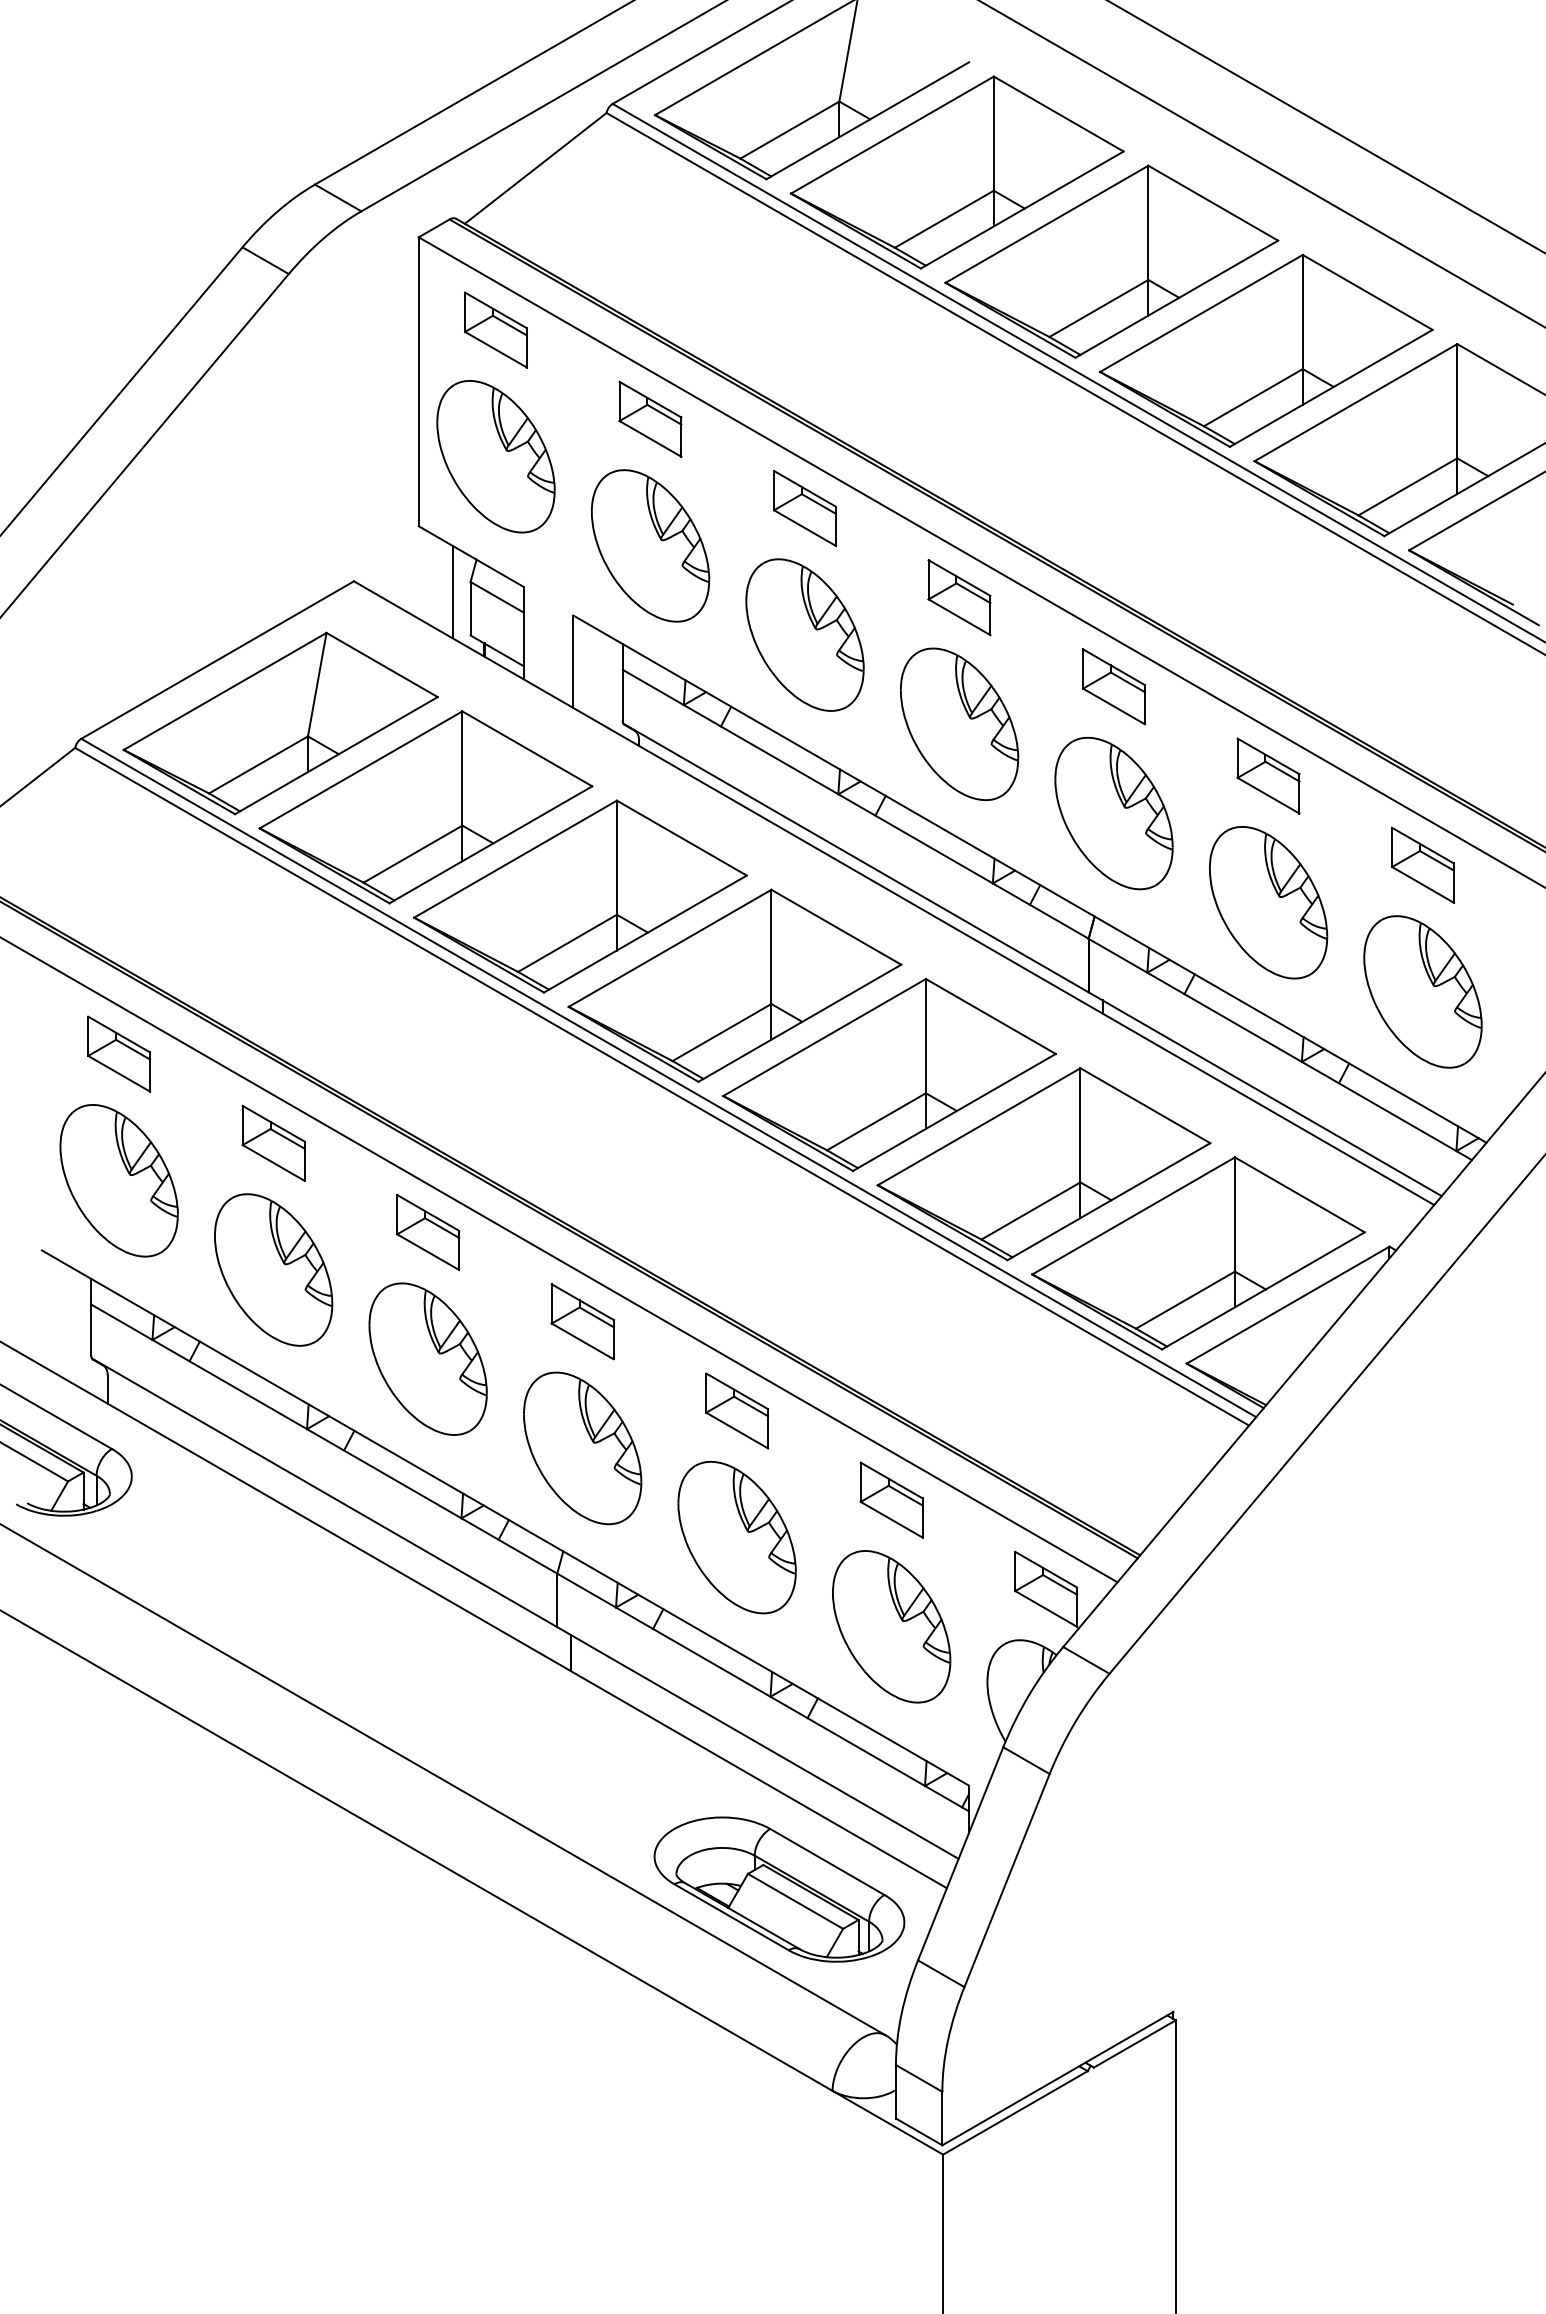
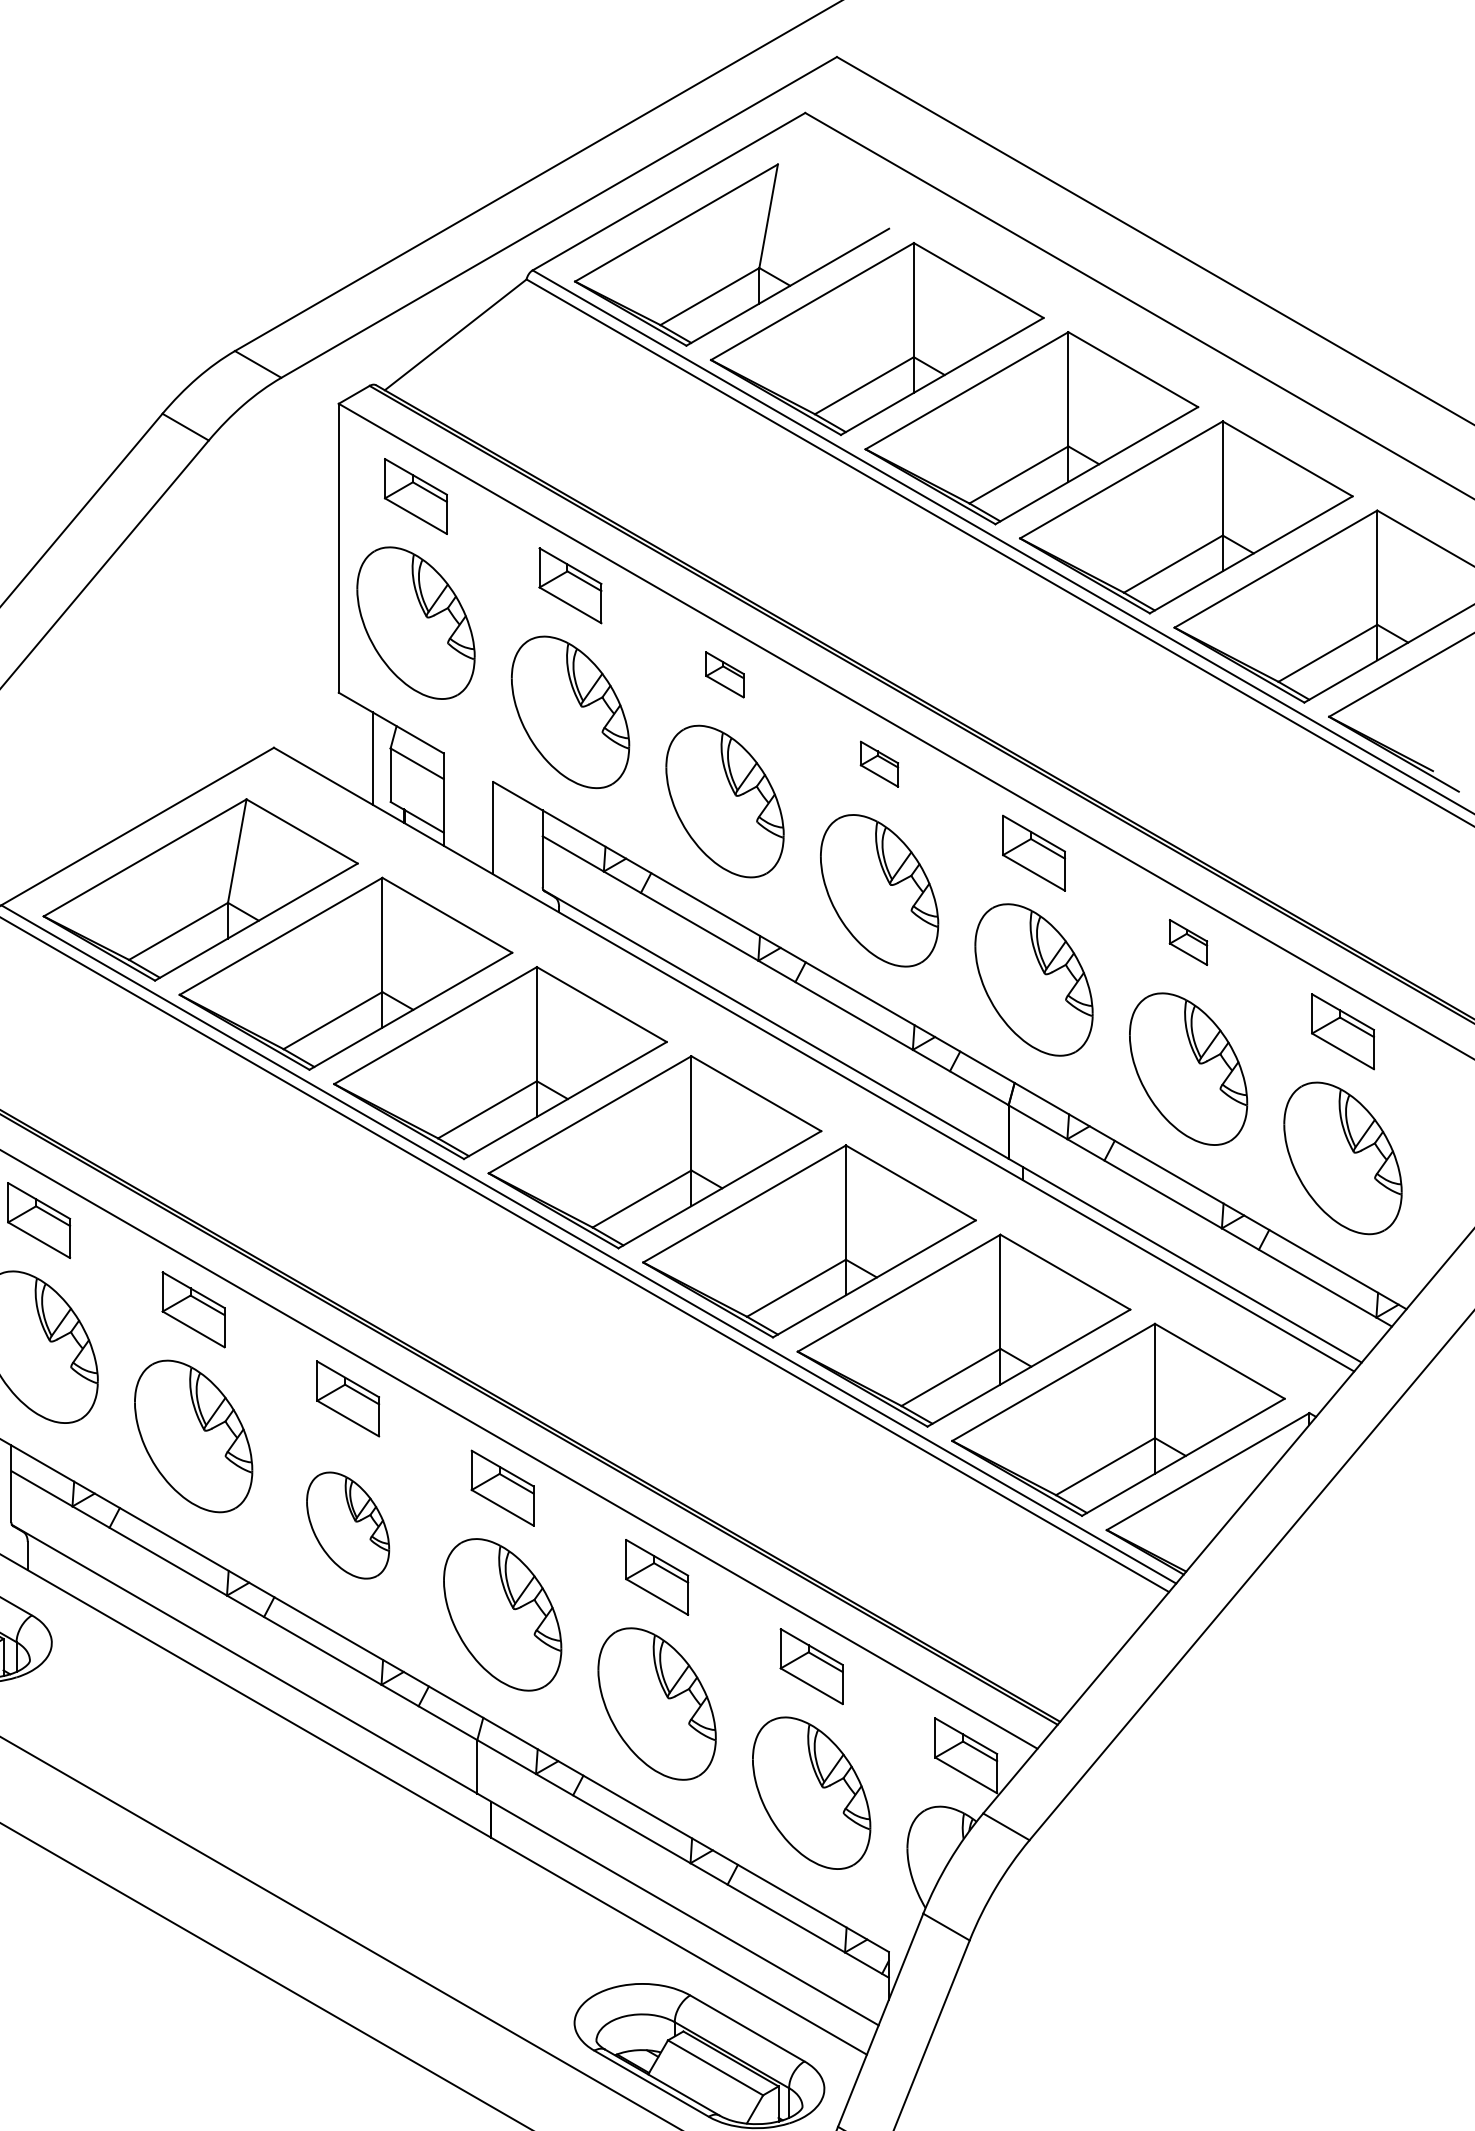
part: (804, 508) -> (724, 674), size x0.6
part: (959, 597) -> (879, 763), size x0.6
part: (1268, 775) -> (1188, 941), size x0.6
part: (427, 1358) -> (347, 1524), size x0.7

